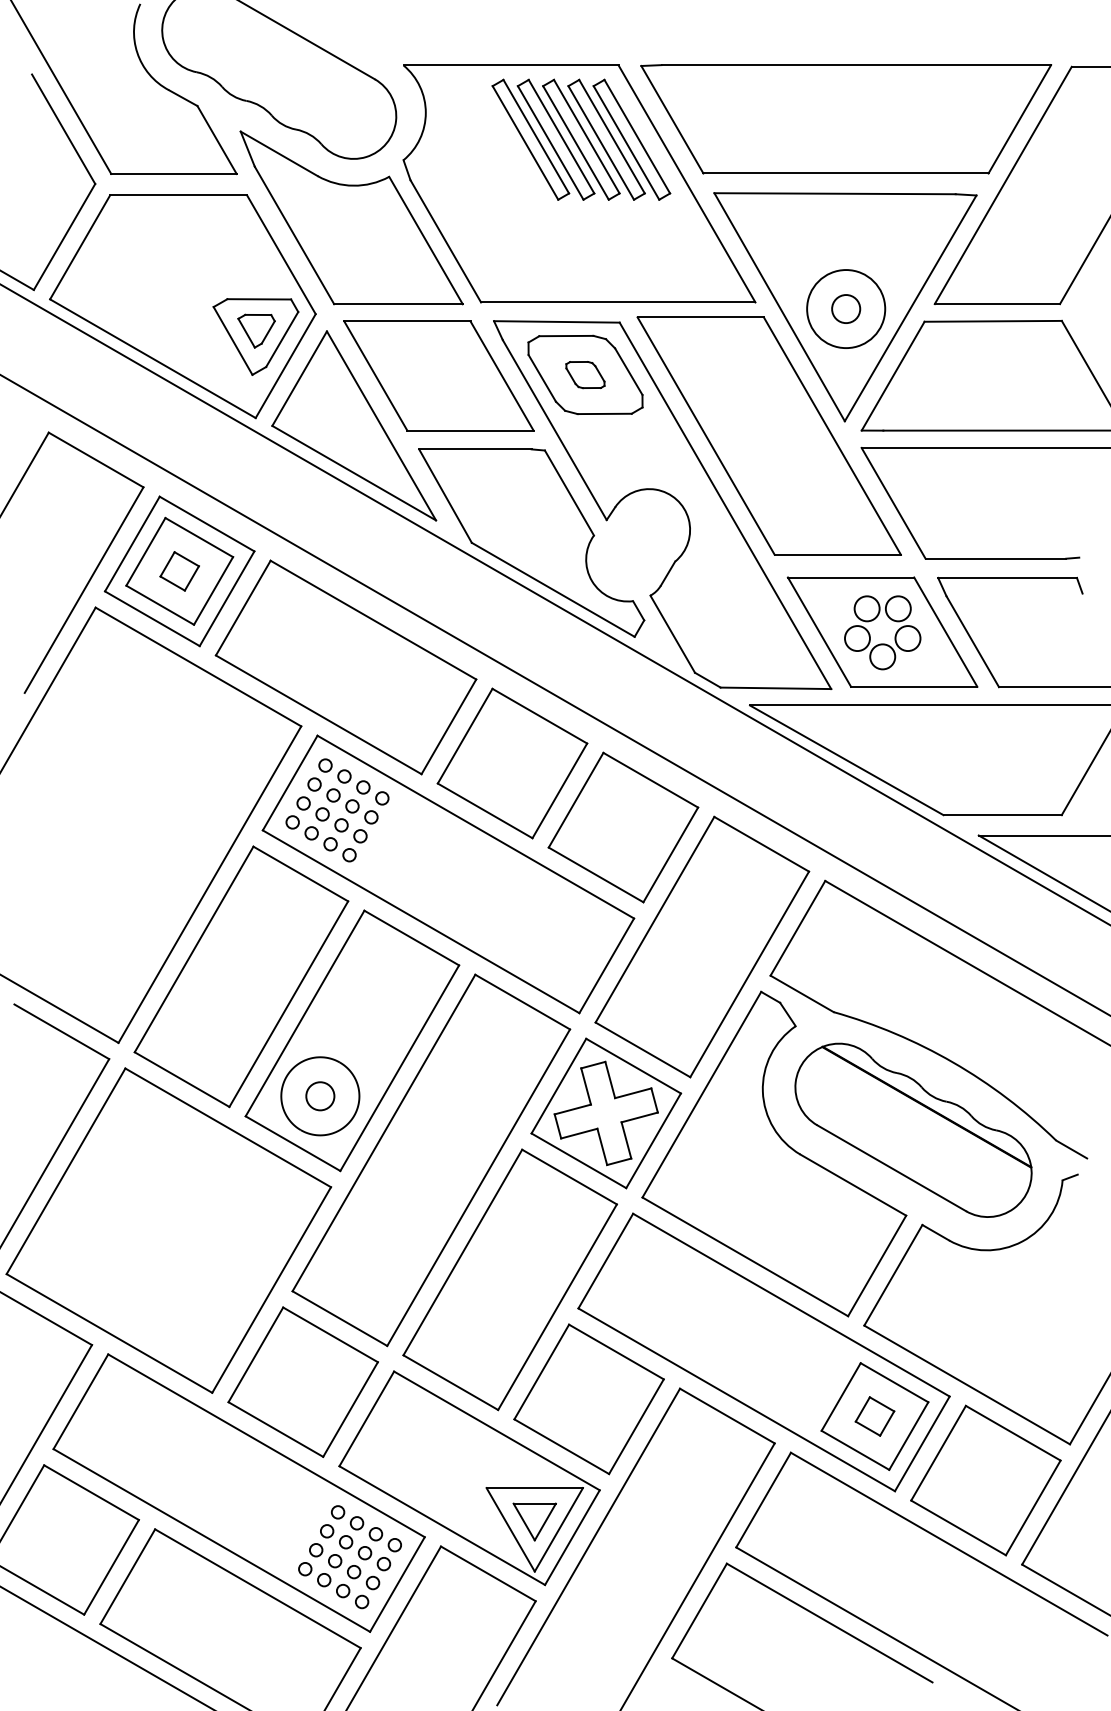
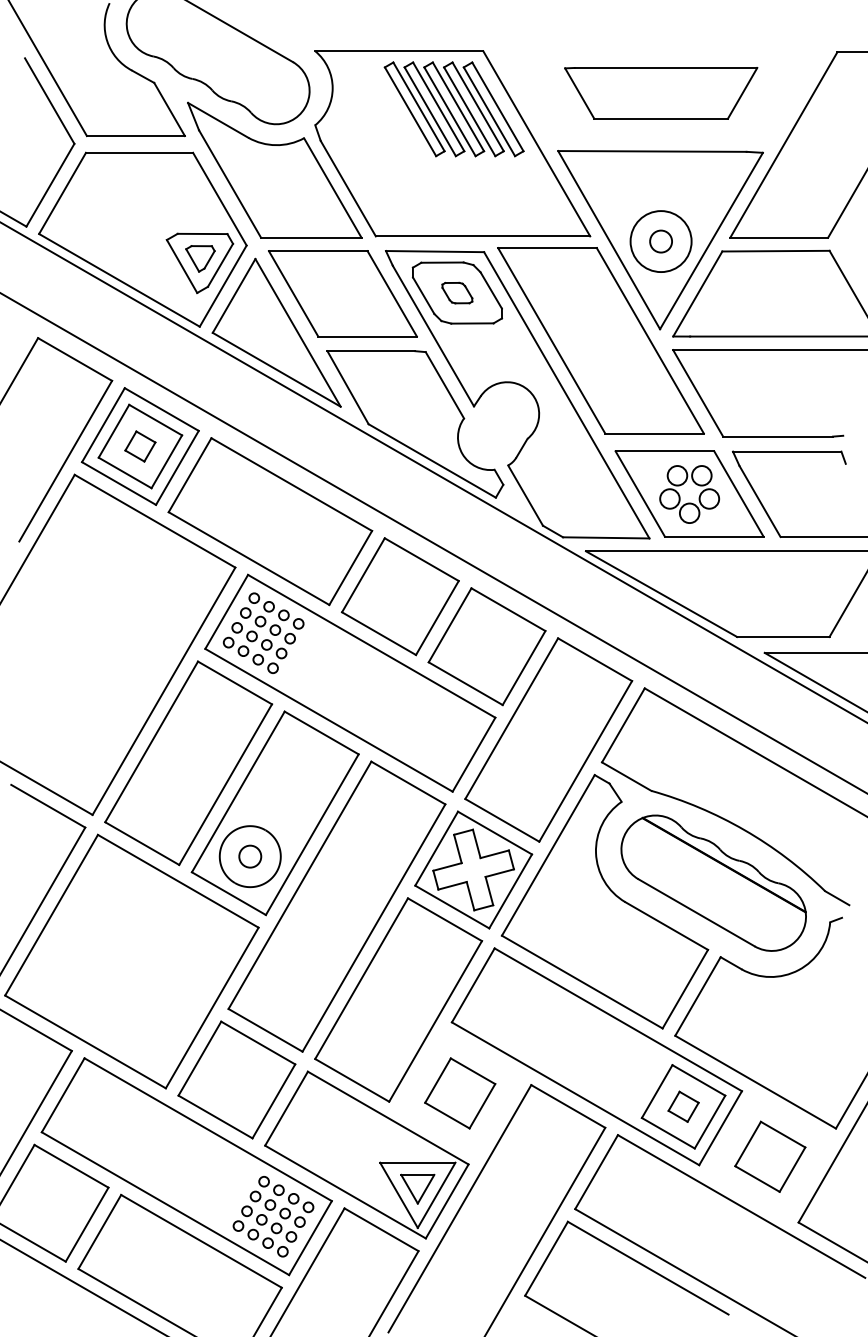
part: (846, 119) -> (661, 93), size x0.6
part: (588, 1399) -> (459, 1093), size x0.6
part: (985, 1480) -> (769, 1156), size x0.6

